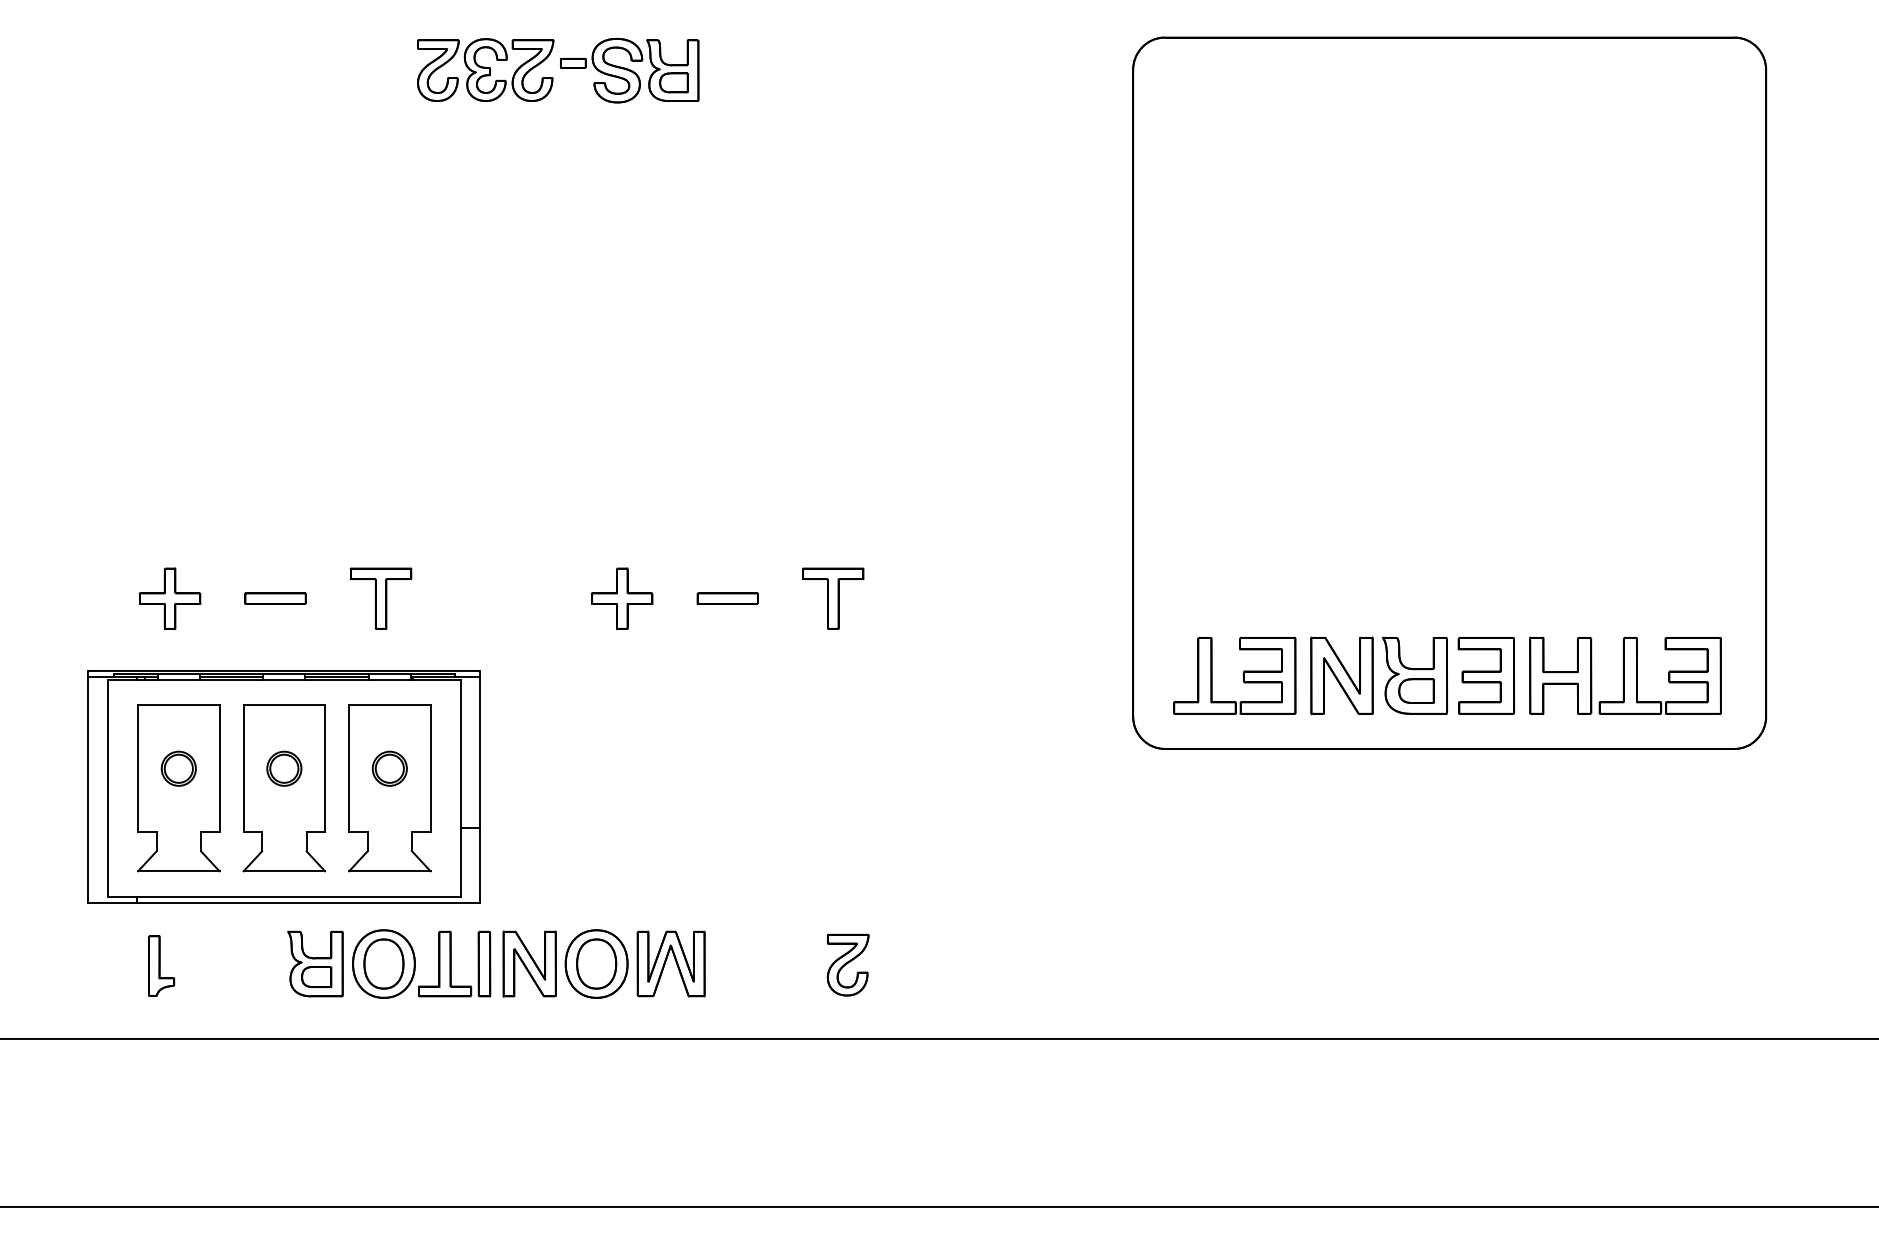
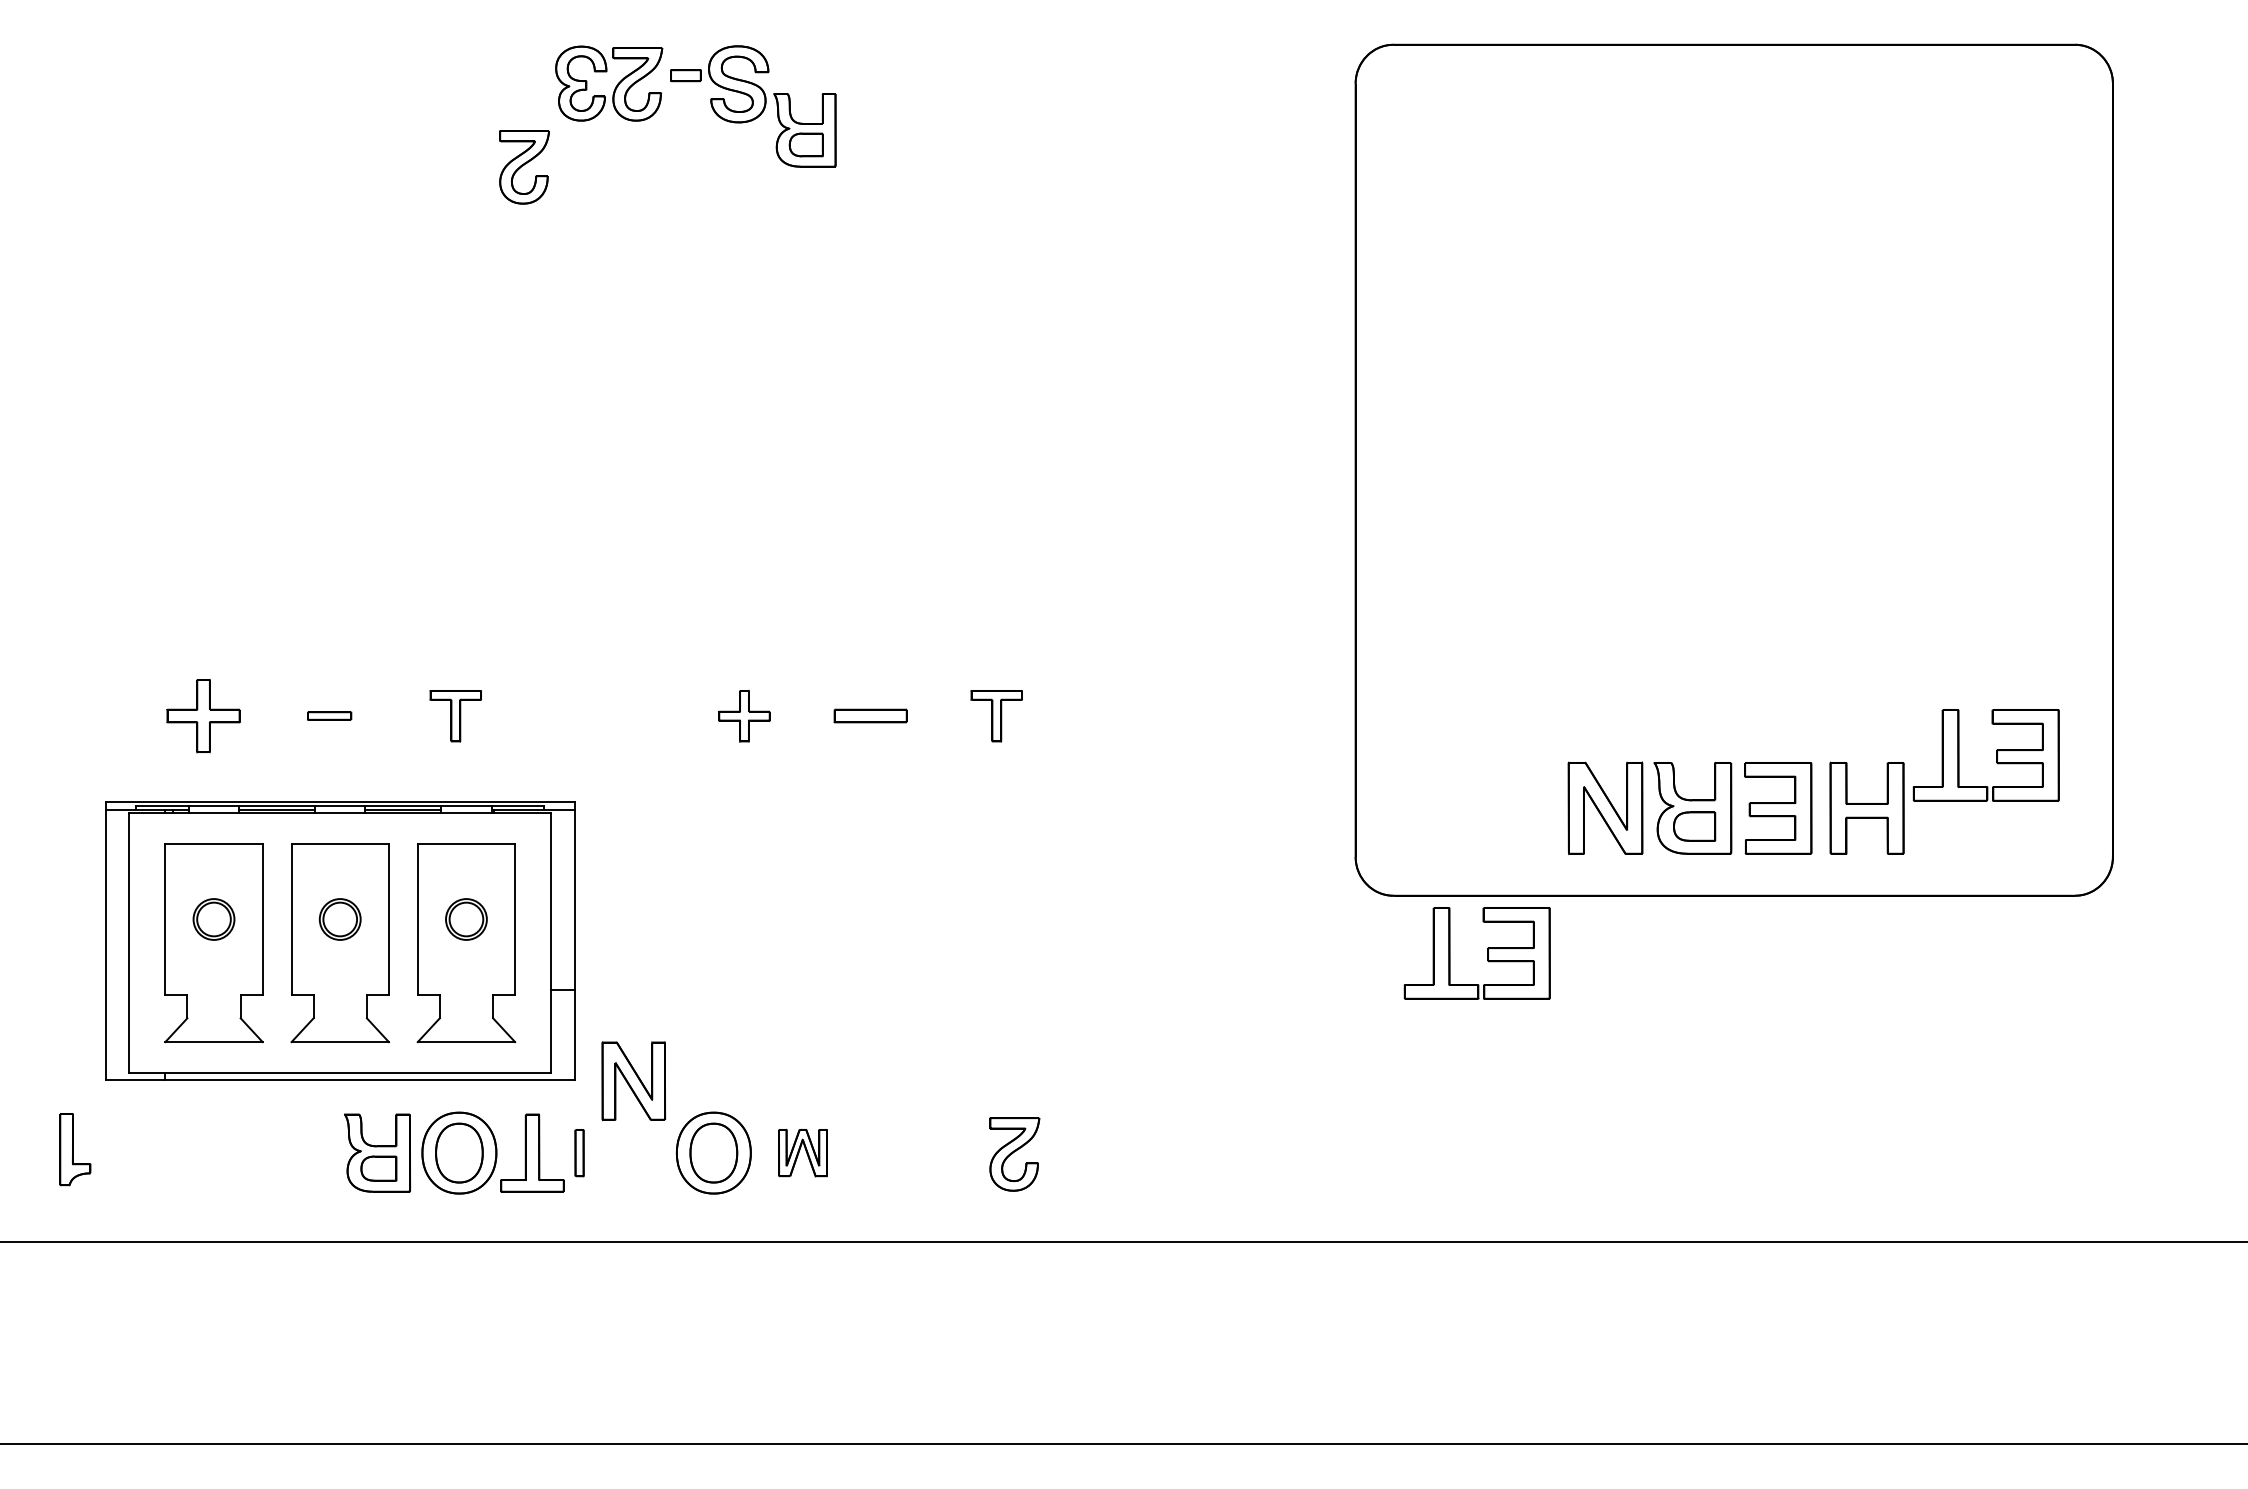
part: (438, 70) -> (524, 167), moved
part: (672, 70) -> (804, 130), moved
part: (275, 598) -> (329, 715), size x0.6
part: (380, 599) -> (455, 716), size x0.7
part: (622, 599) -> (744, 716), size x0.7
part: (832, 599) -> (996, 716), size x0.7
part: (1243, 675) -> (1487, 953), moved
part: (1668, 675) -> (1996, 755), moved
part: (484, 963) -> (579, 1152), size x0.6
part: (670, 963) -> (802, 1152), size x0.6
part: (529, 964) -> (633, 1081), moved
part: (161, 966) -> (75, 1149), moved

